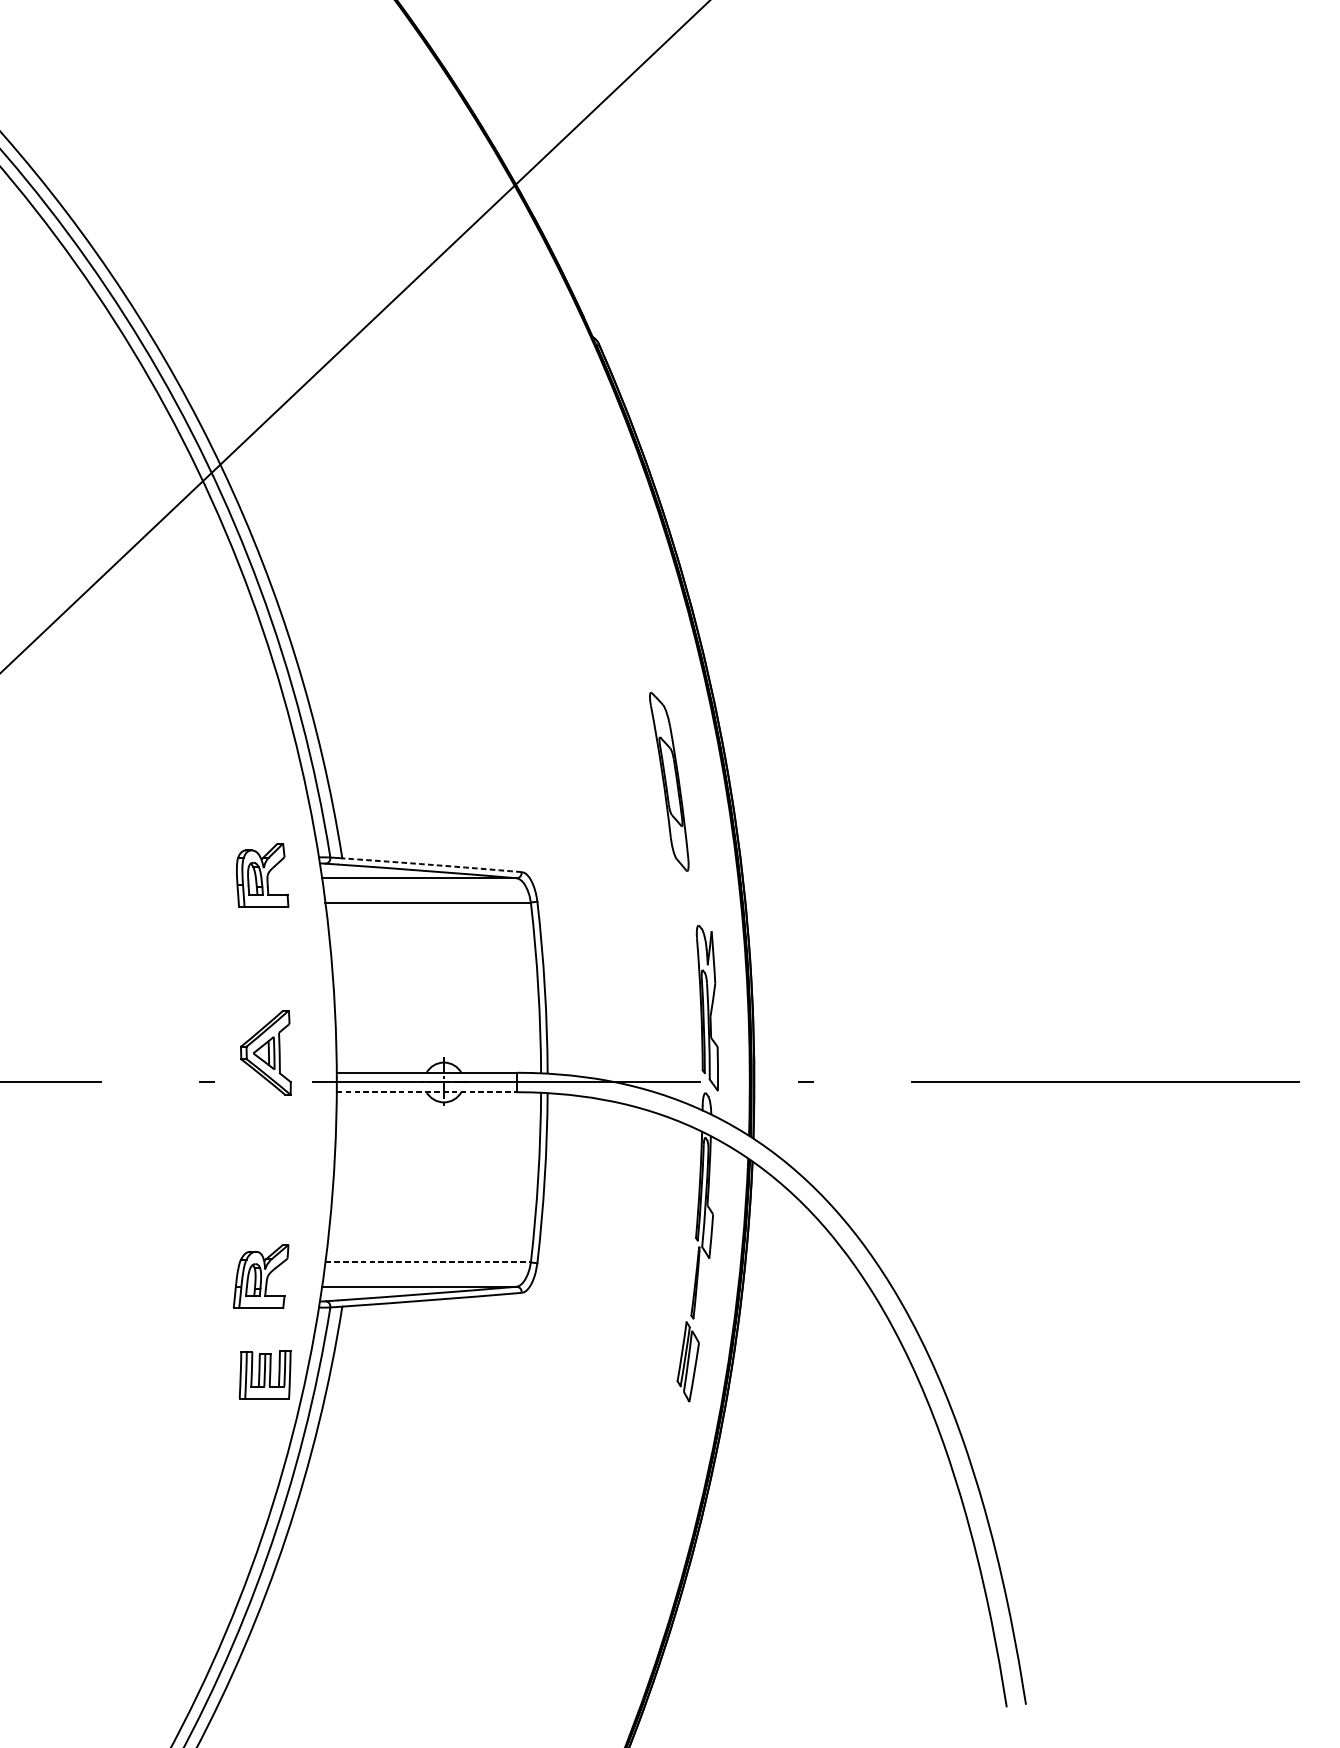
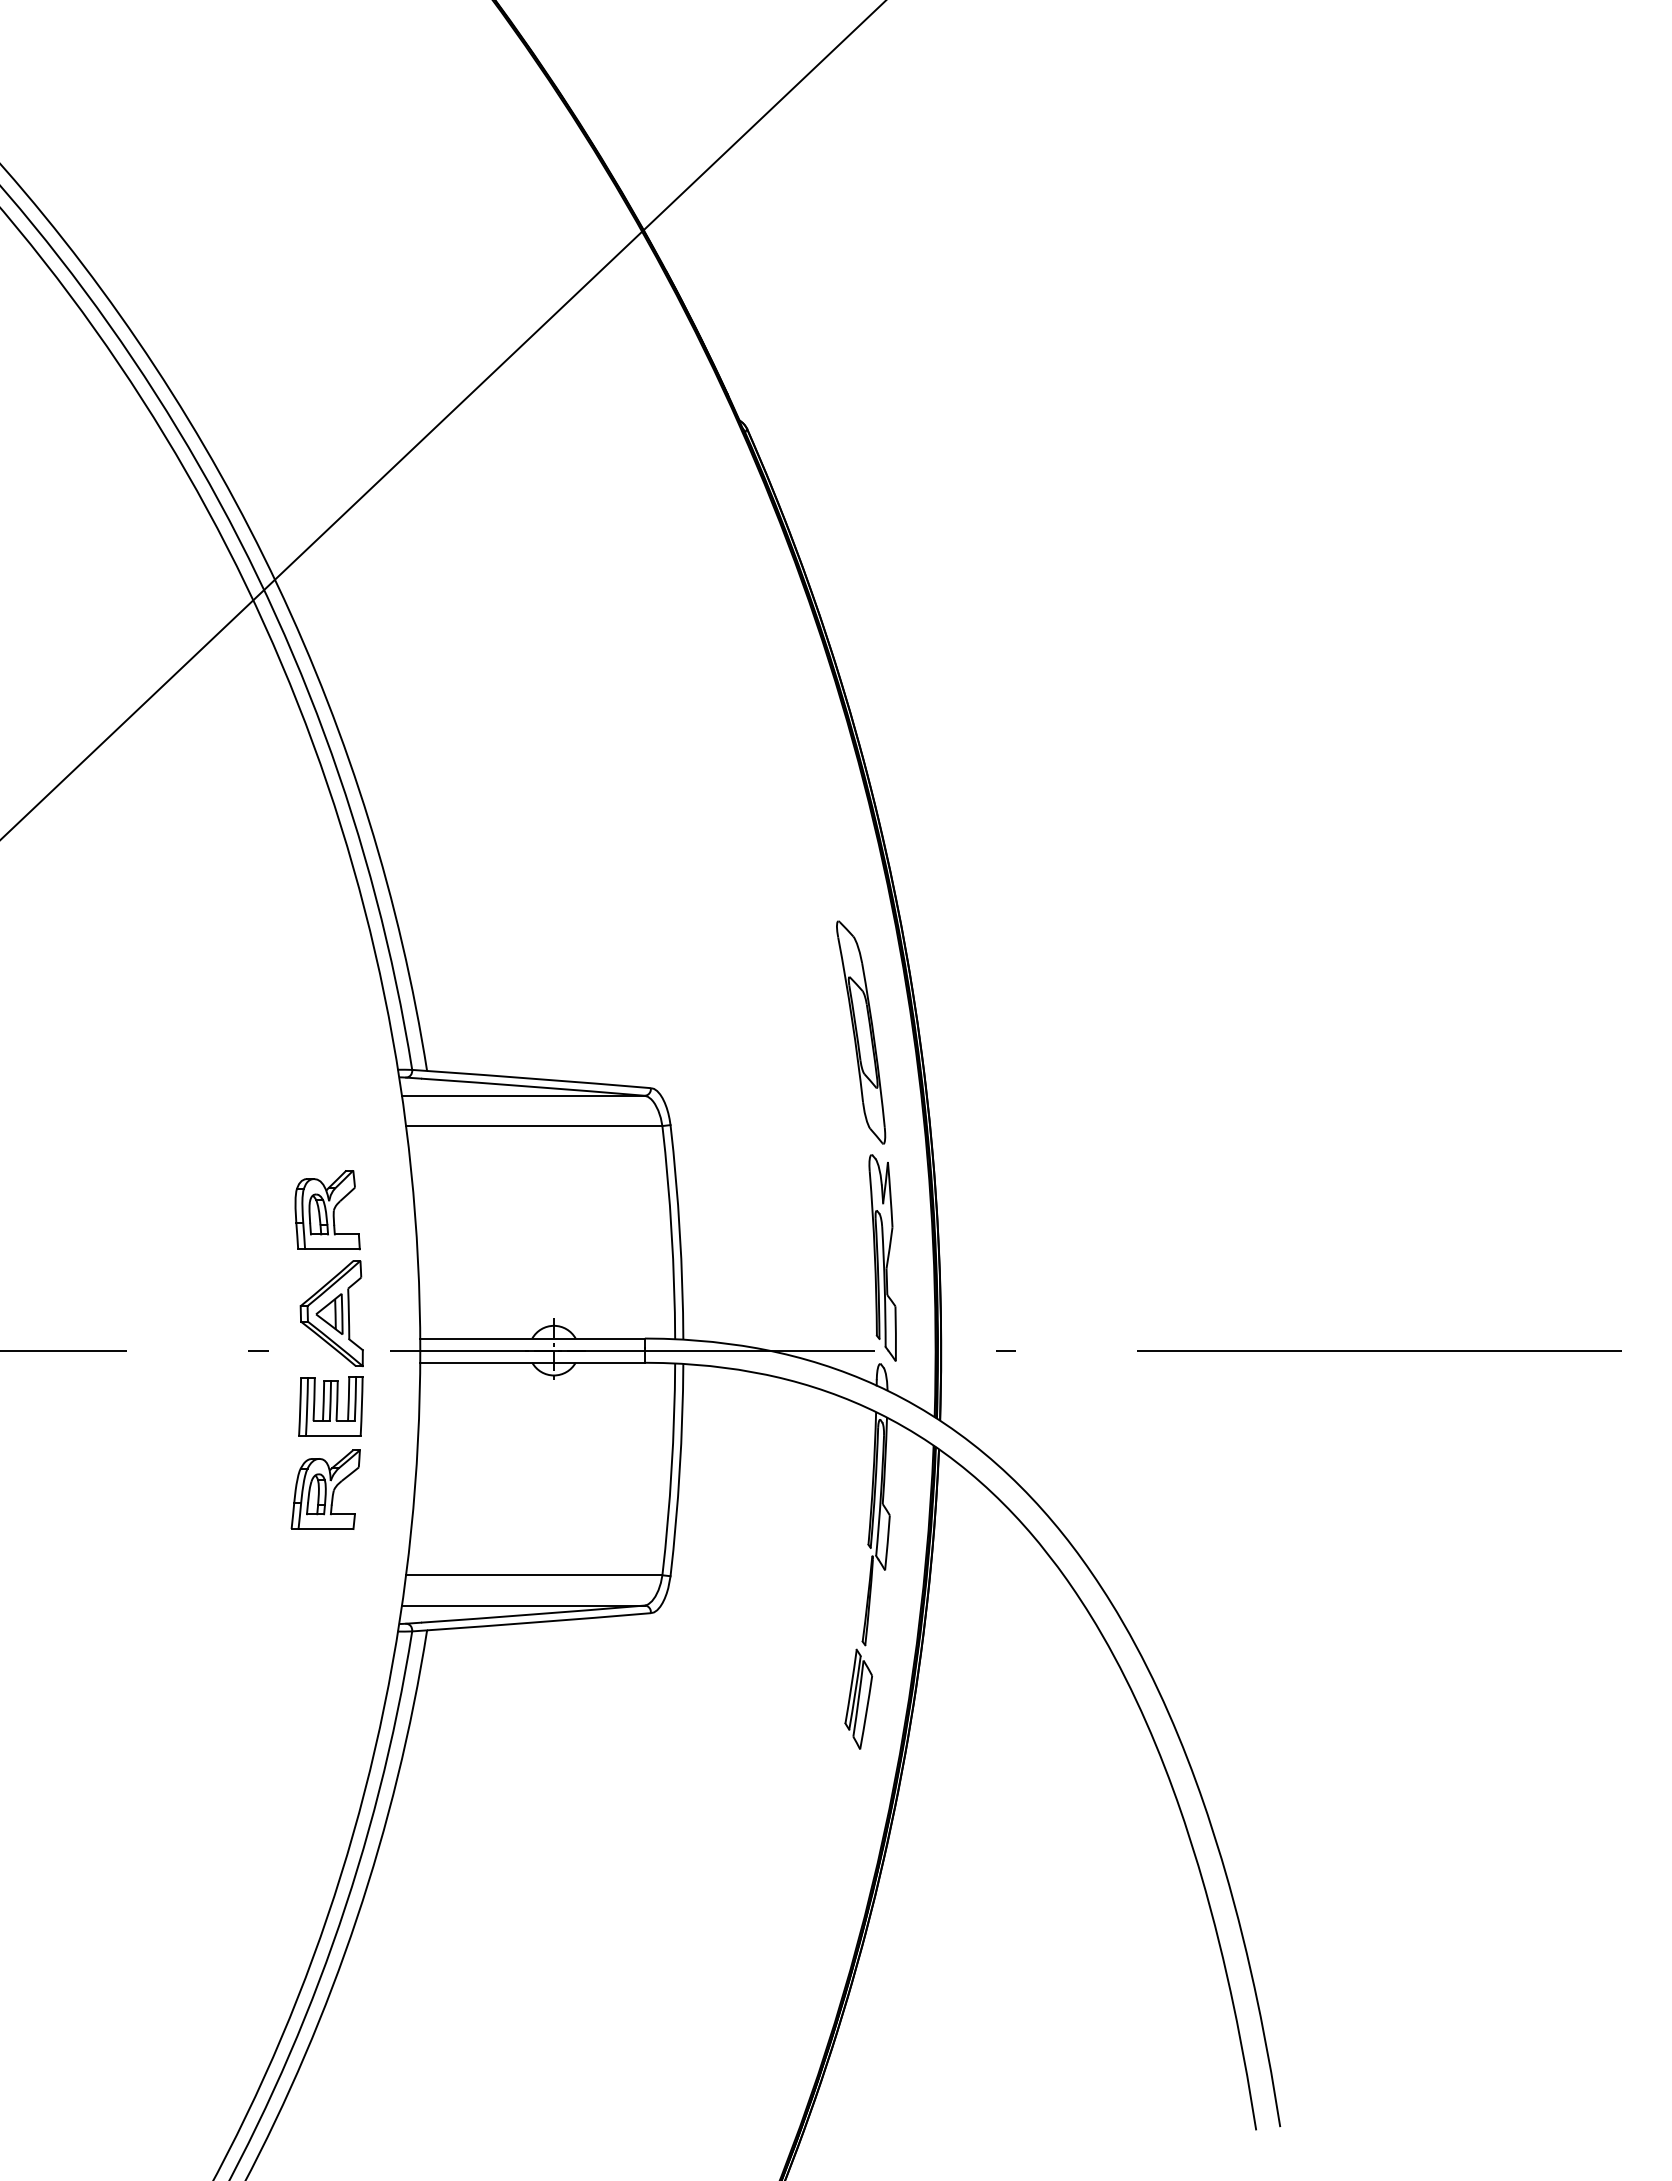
part: (669, 781) -> (861, 1032), moved
arc: (432, 865) -> (539, 1079), dashed -> solid
part: (262, 875) -> (327, 1210), moved
line: (427, 1091) -> (533, 1362), dashed -> solid
line: (428, 1262) -> (534, 1575), dashed -> solid
part: (260, 1276) -> (325, 1489), moved
part: (264, 1374) -> (330, 1406), moved

